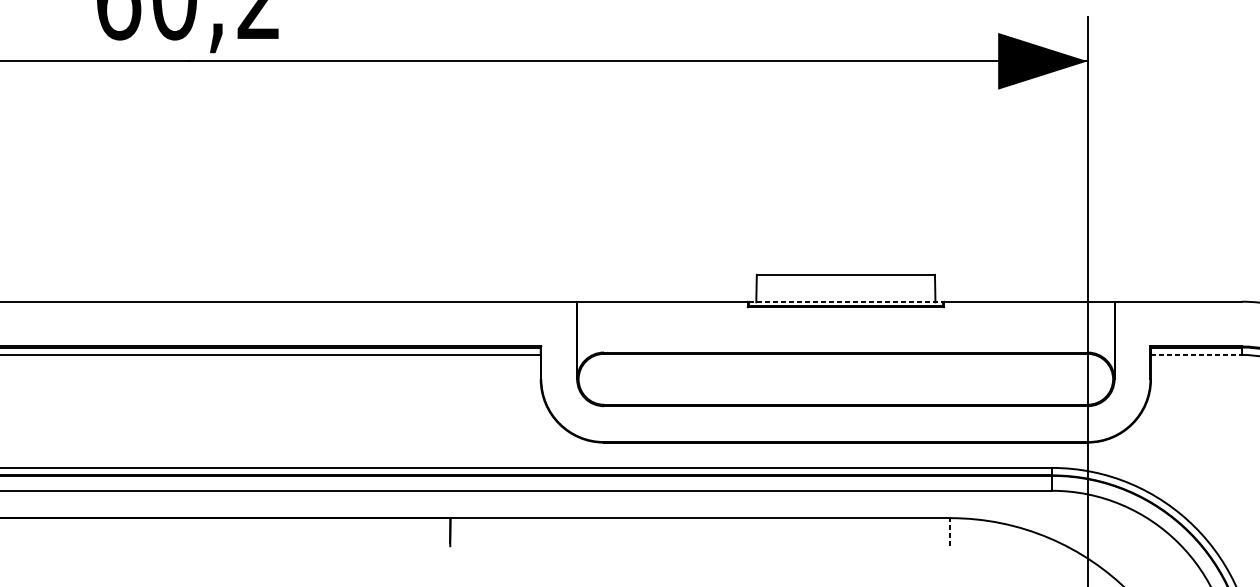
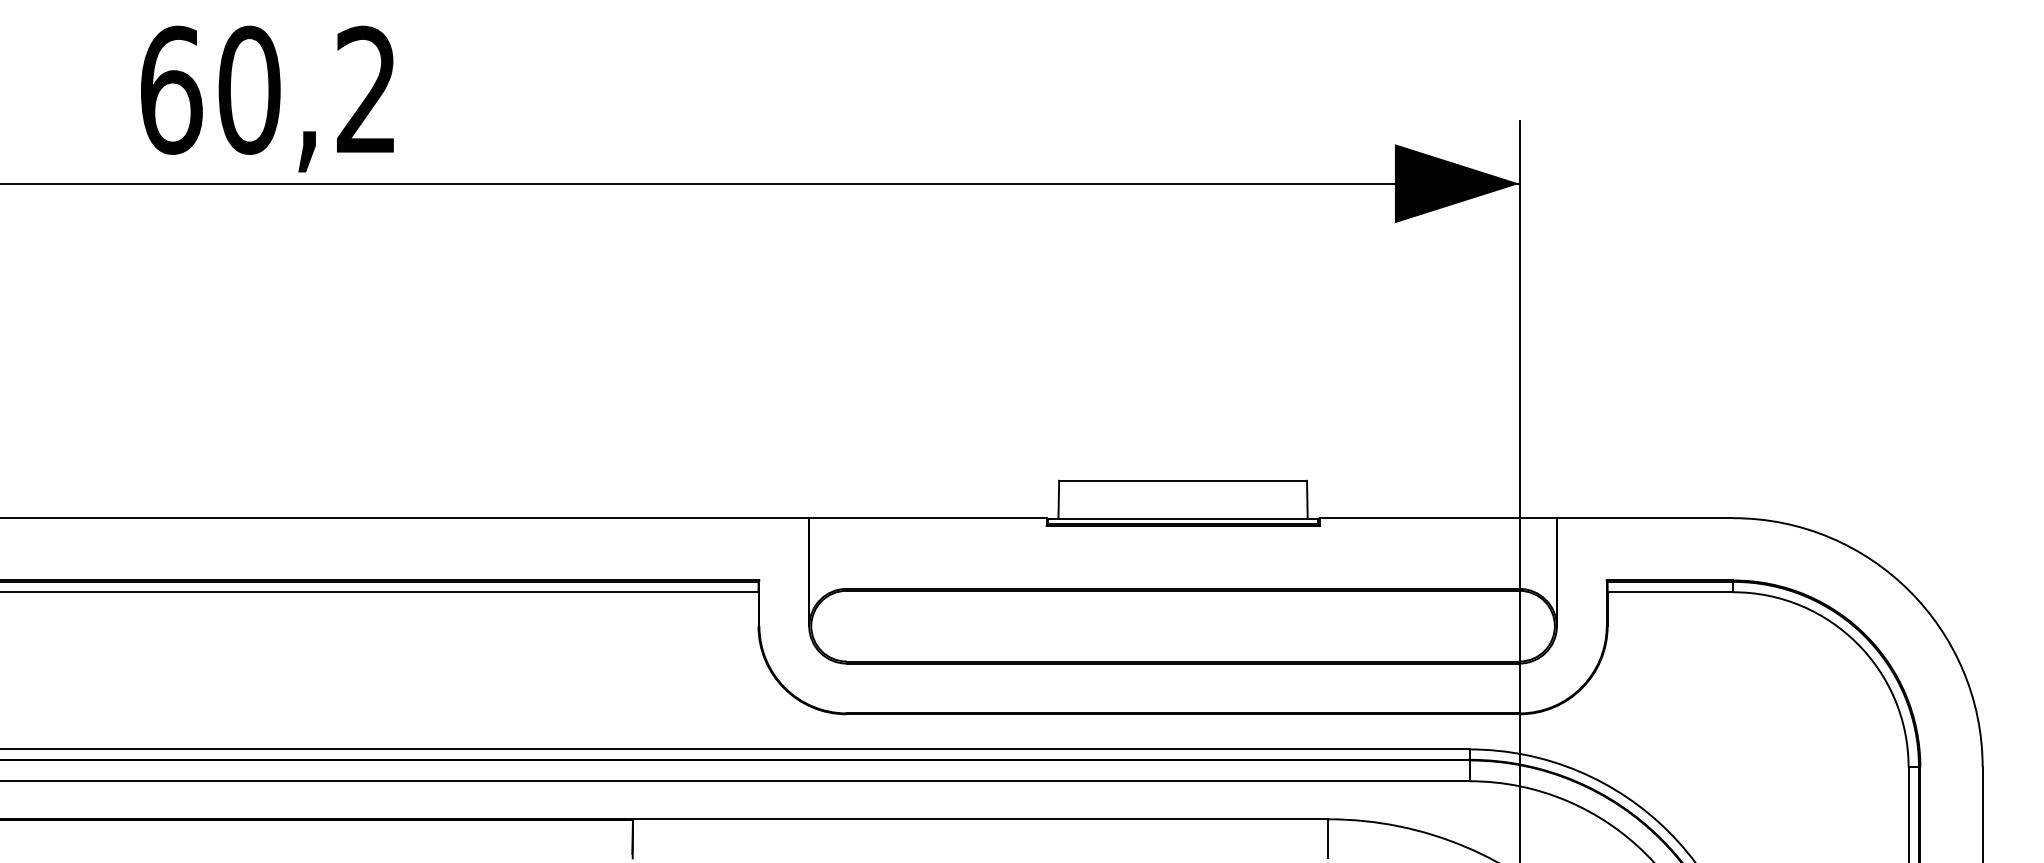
line: (846, 302) -> (1183, 519), dashed -> solid
line: (1196, 355) -> (1670, 592), dashed -> solid
line: (950, 531) -> (1328, 838), dashed -> solid

